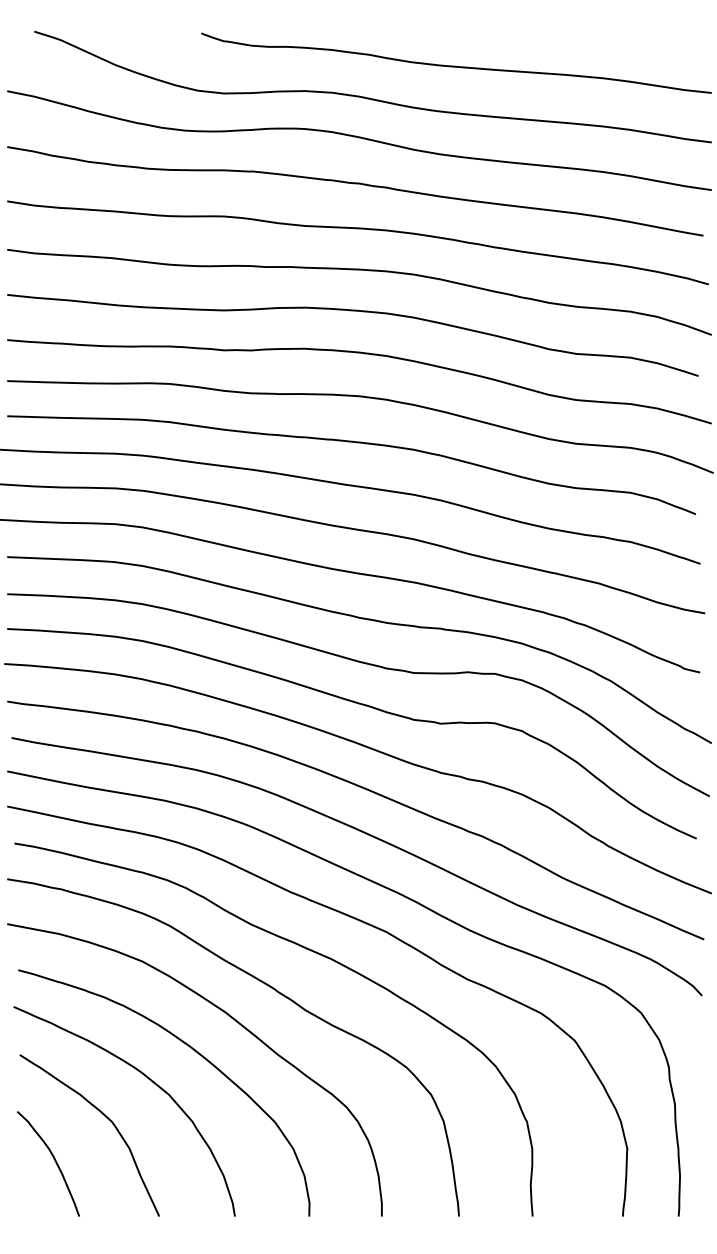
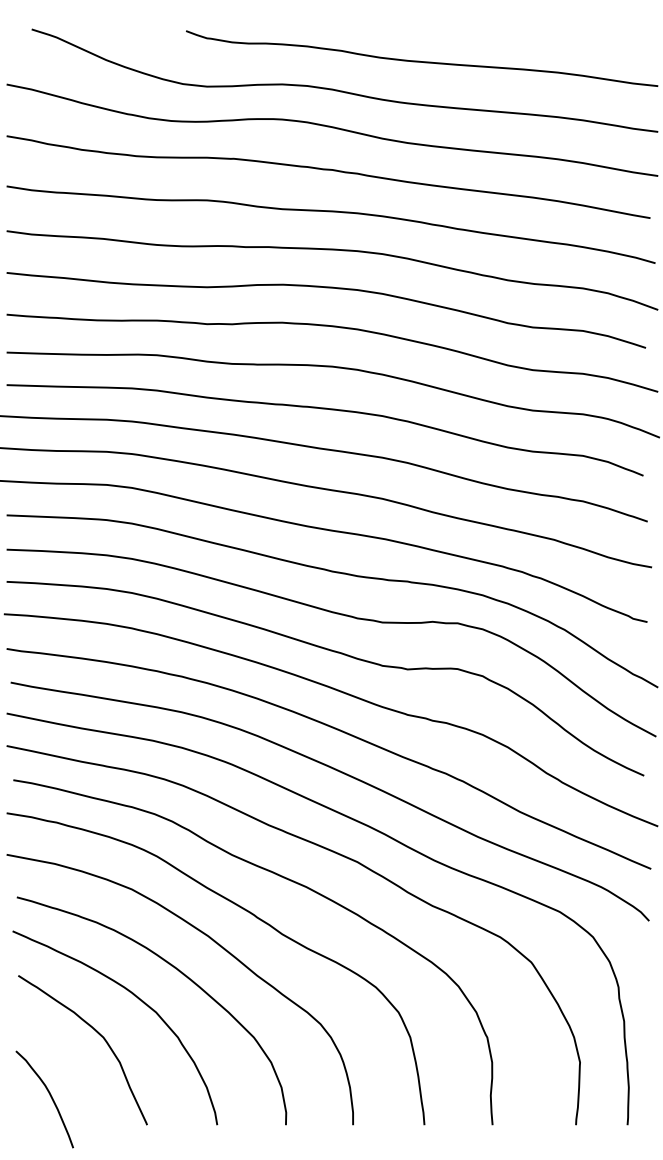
curve: (54, 1161) -> (50, 1097), moved

